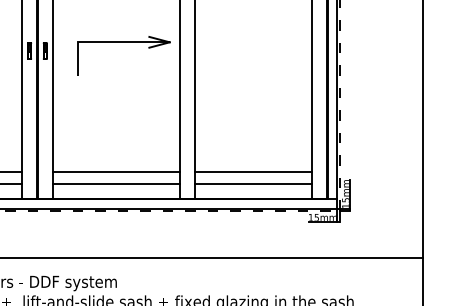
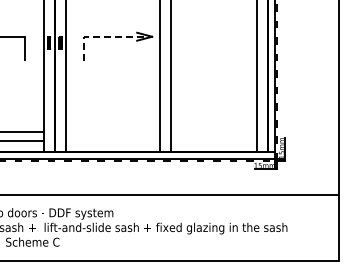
line: (106, 41) -> (105, 36), solid -> dashed
line: (115, 172) -> (112, 132), removed
line: (253, 172) -> (213, 132), removed
line: (115, 183) -> (112, 140), removed
line: (253, 183) -> (213, 140), removed

